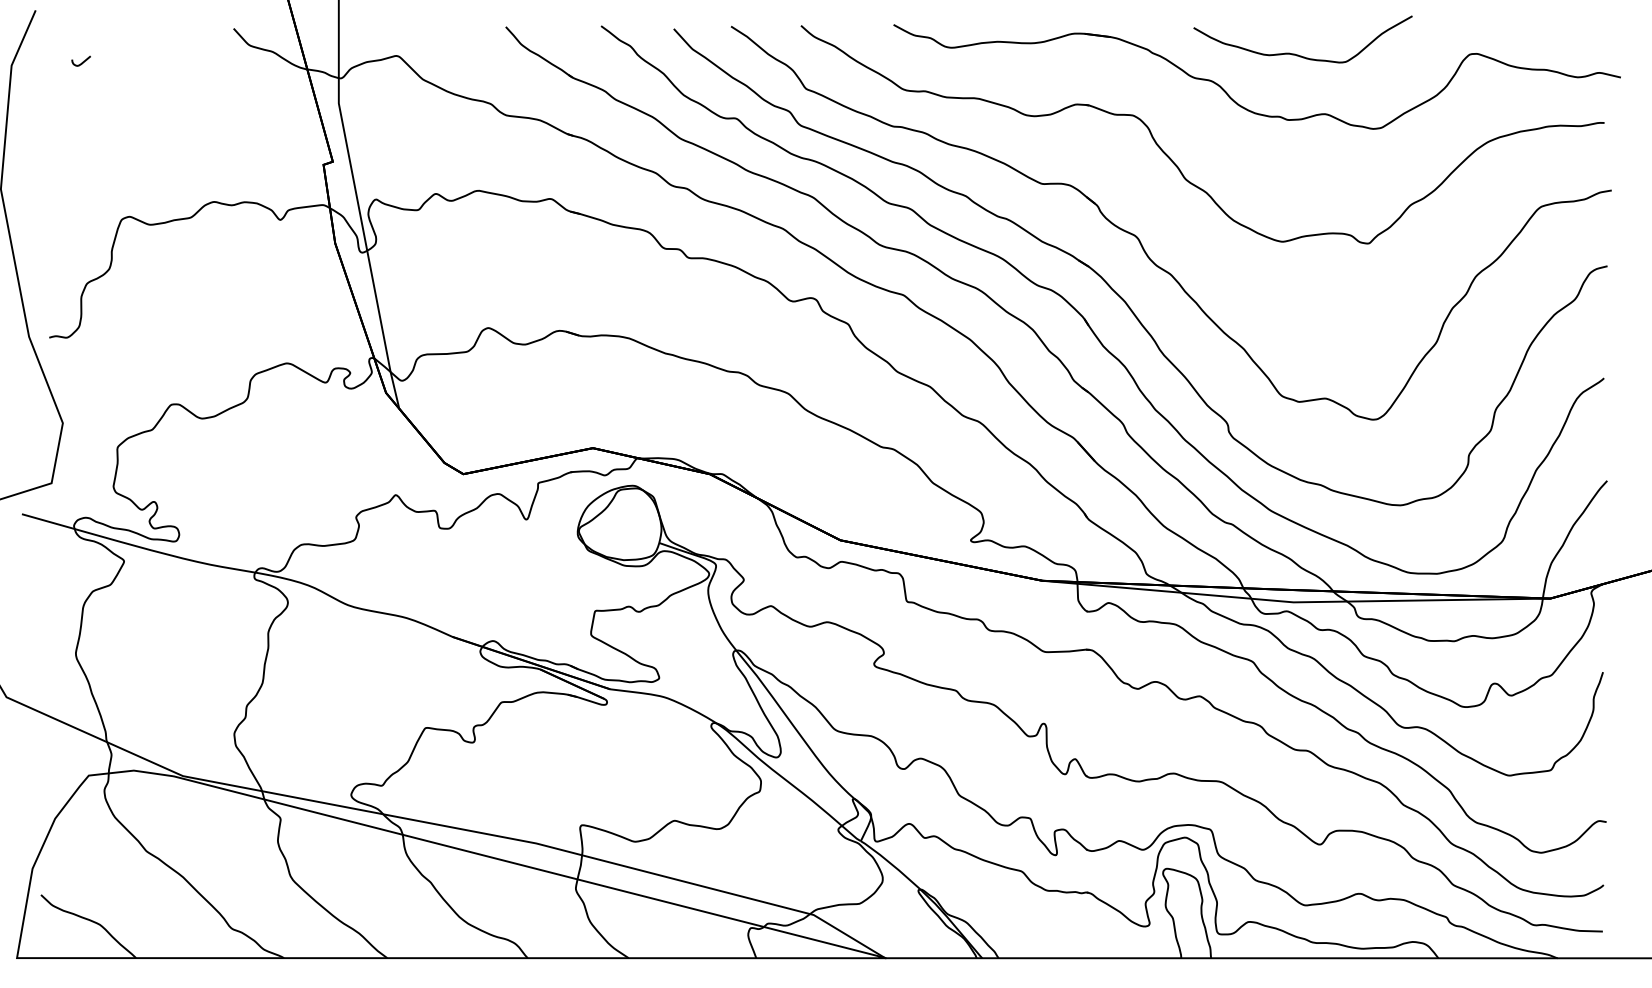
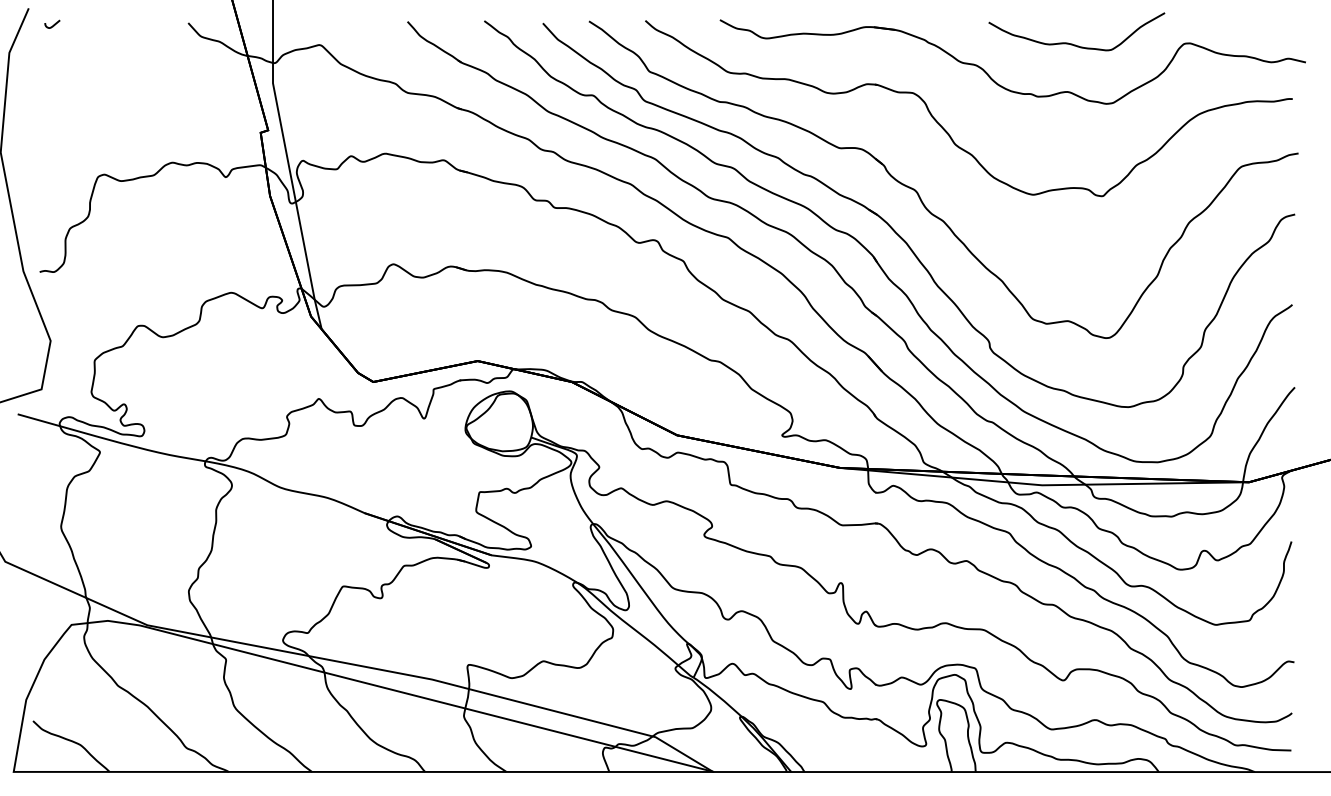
curve: (1297, 53) -> (1072, 43), moved
curve: (82, 61) -> (53, 24), moved

